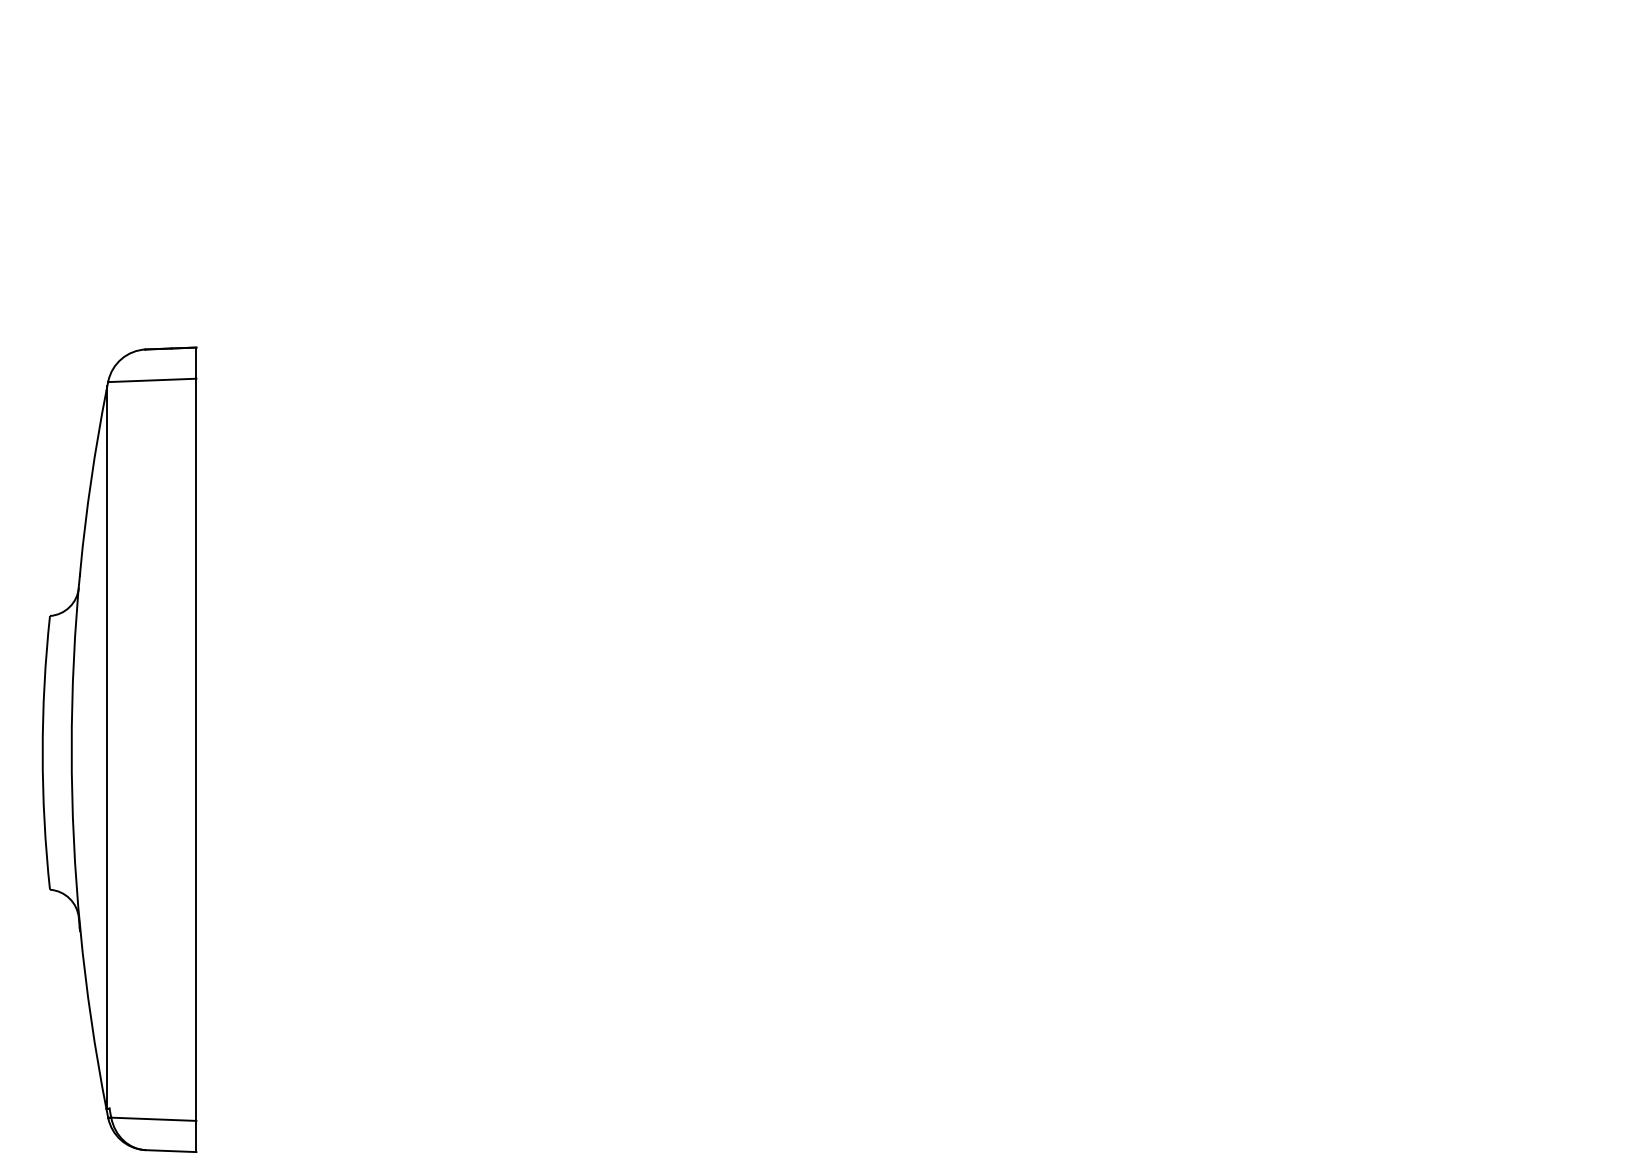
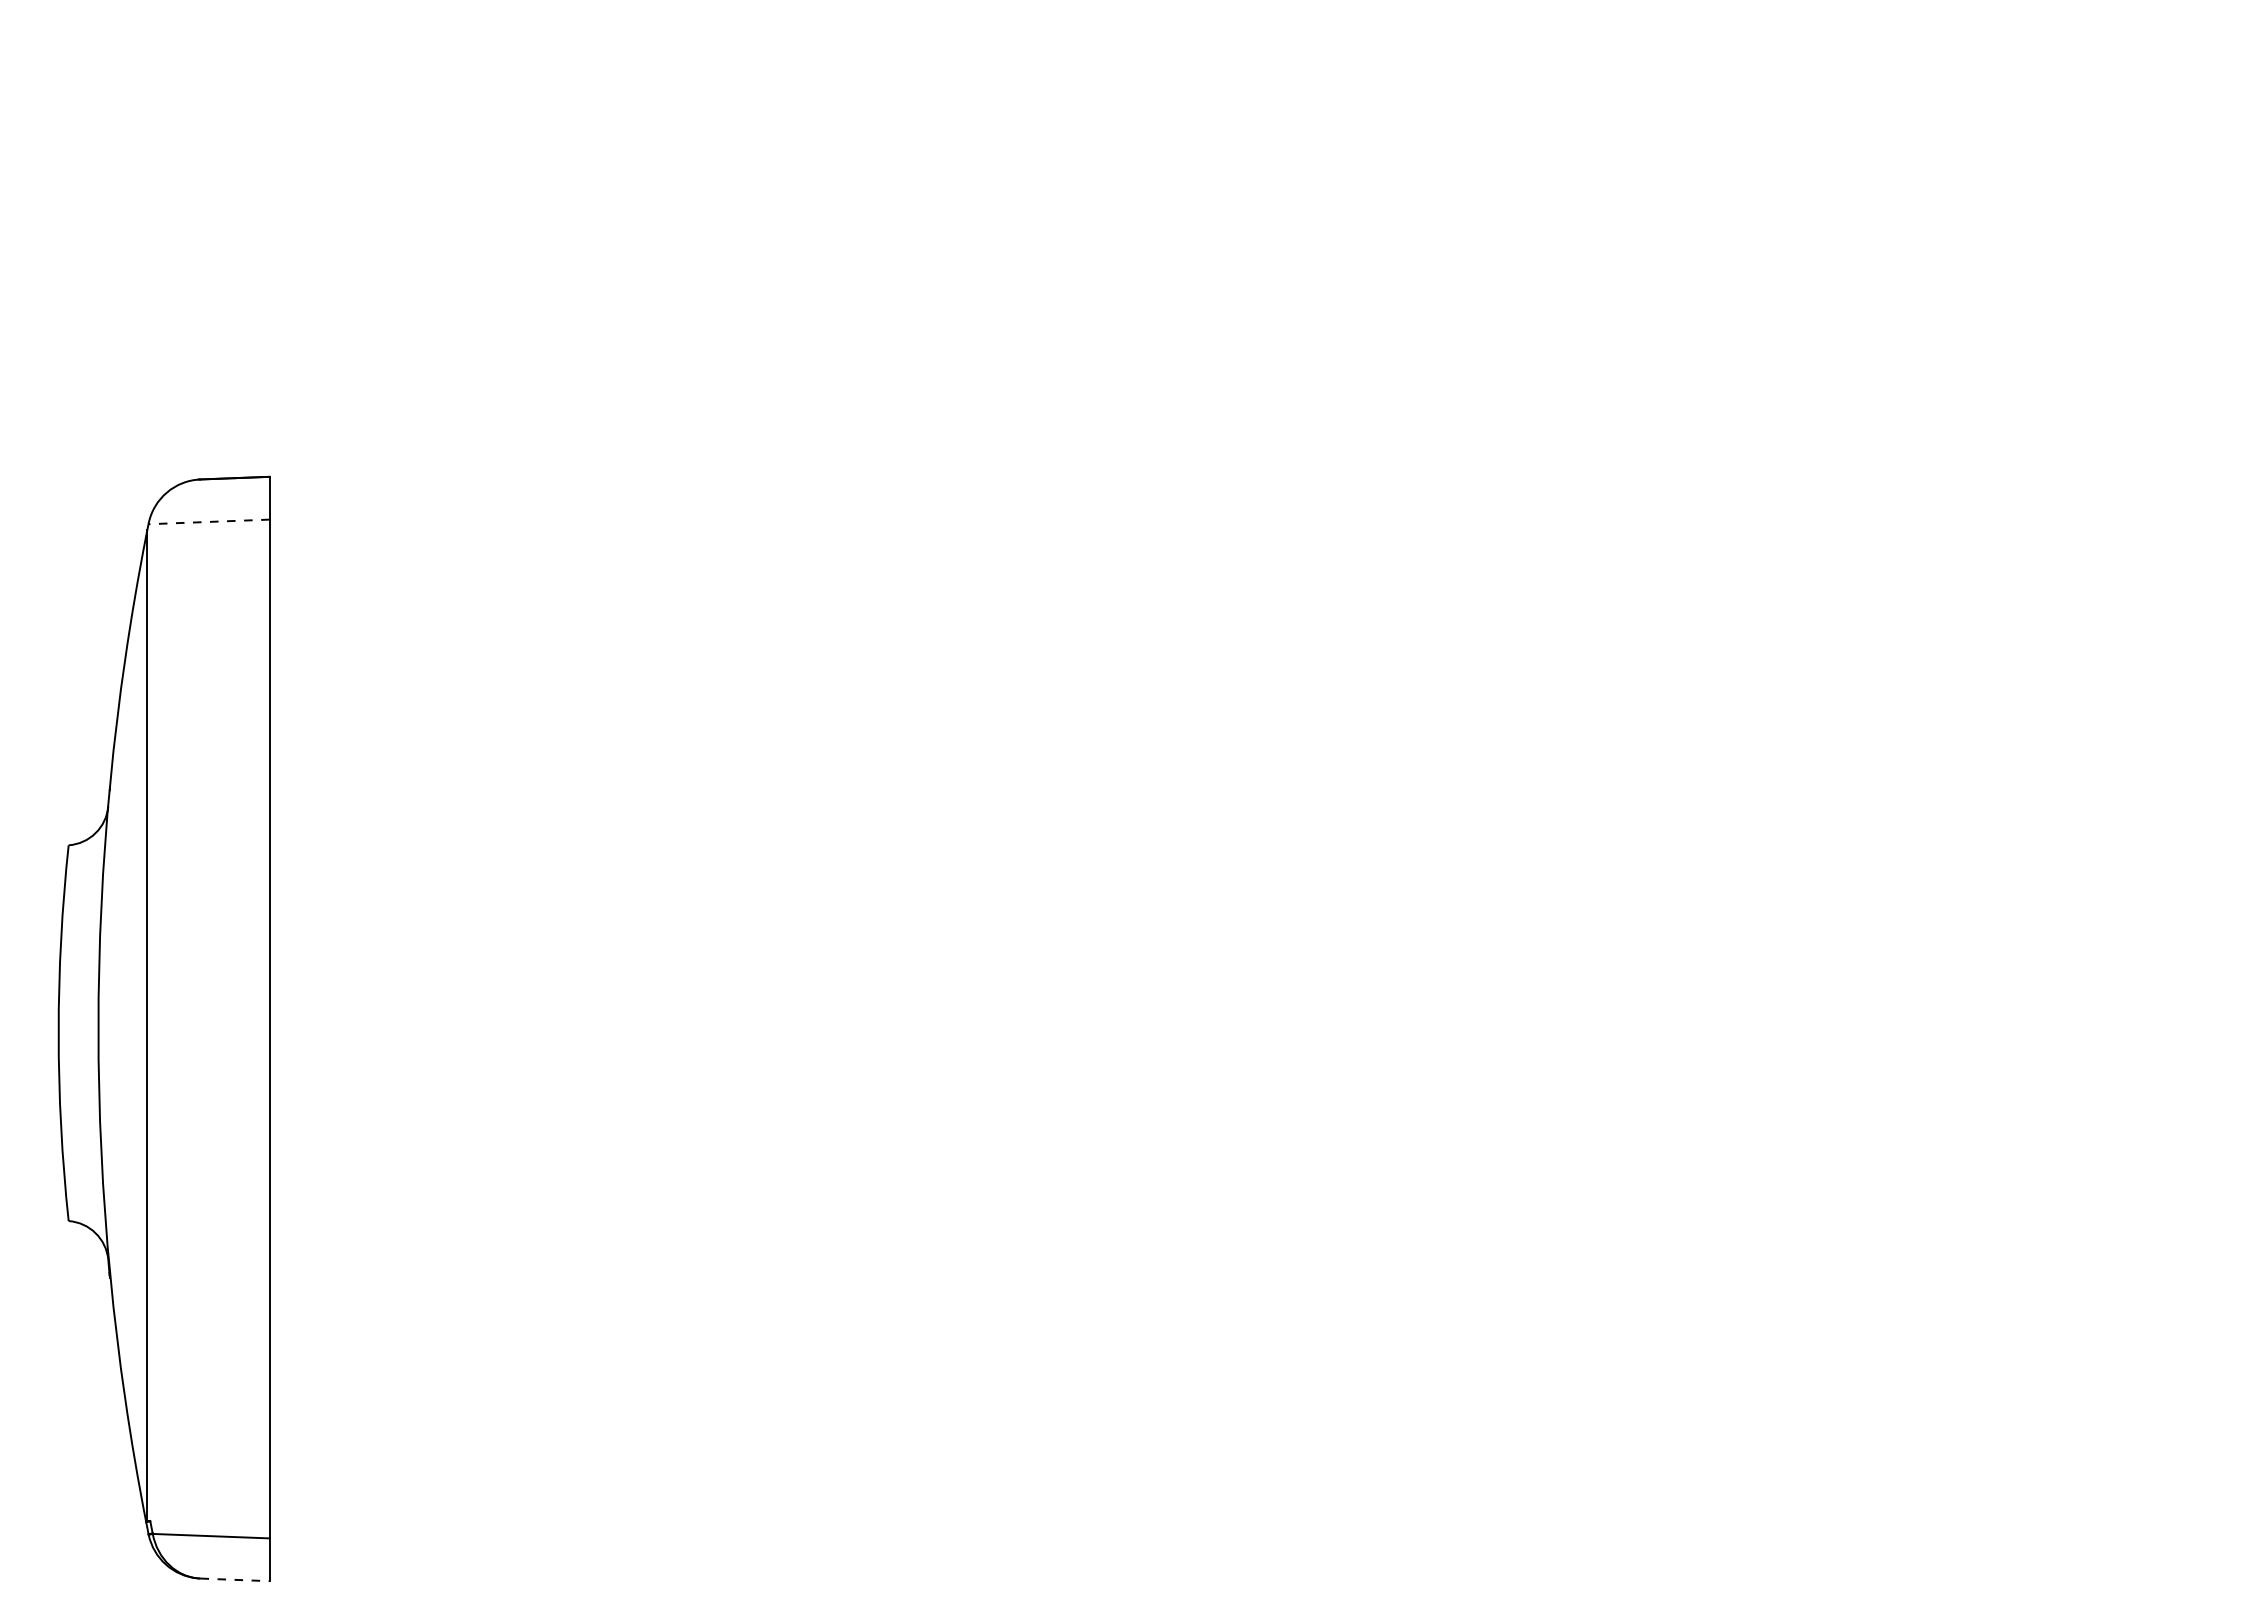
line: (152, 380) -> (209, 521), solid -> dashed
line: (171, 1150) -> (235, 1579), solid -> dashed

